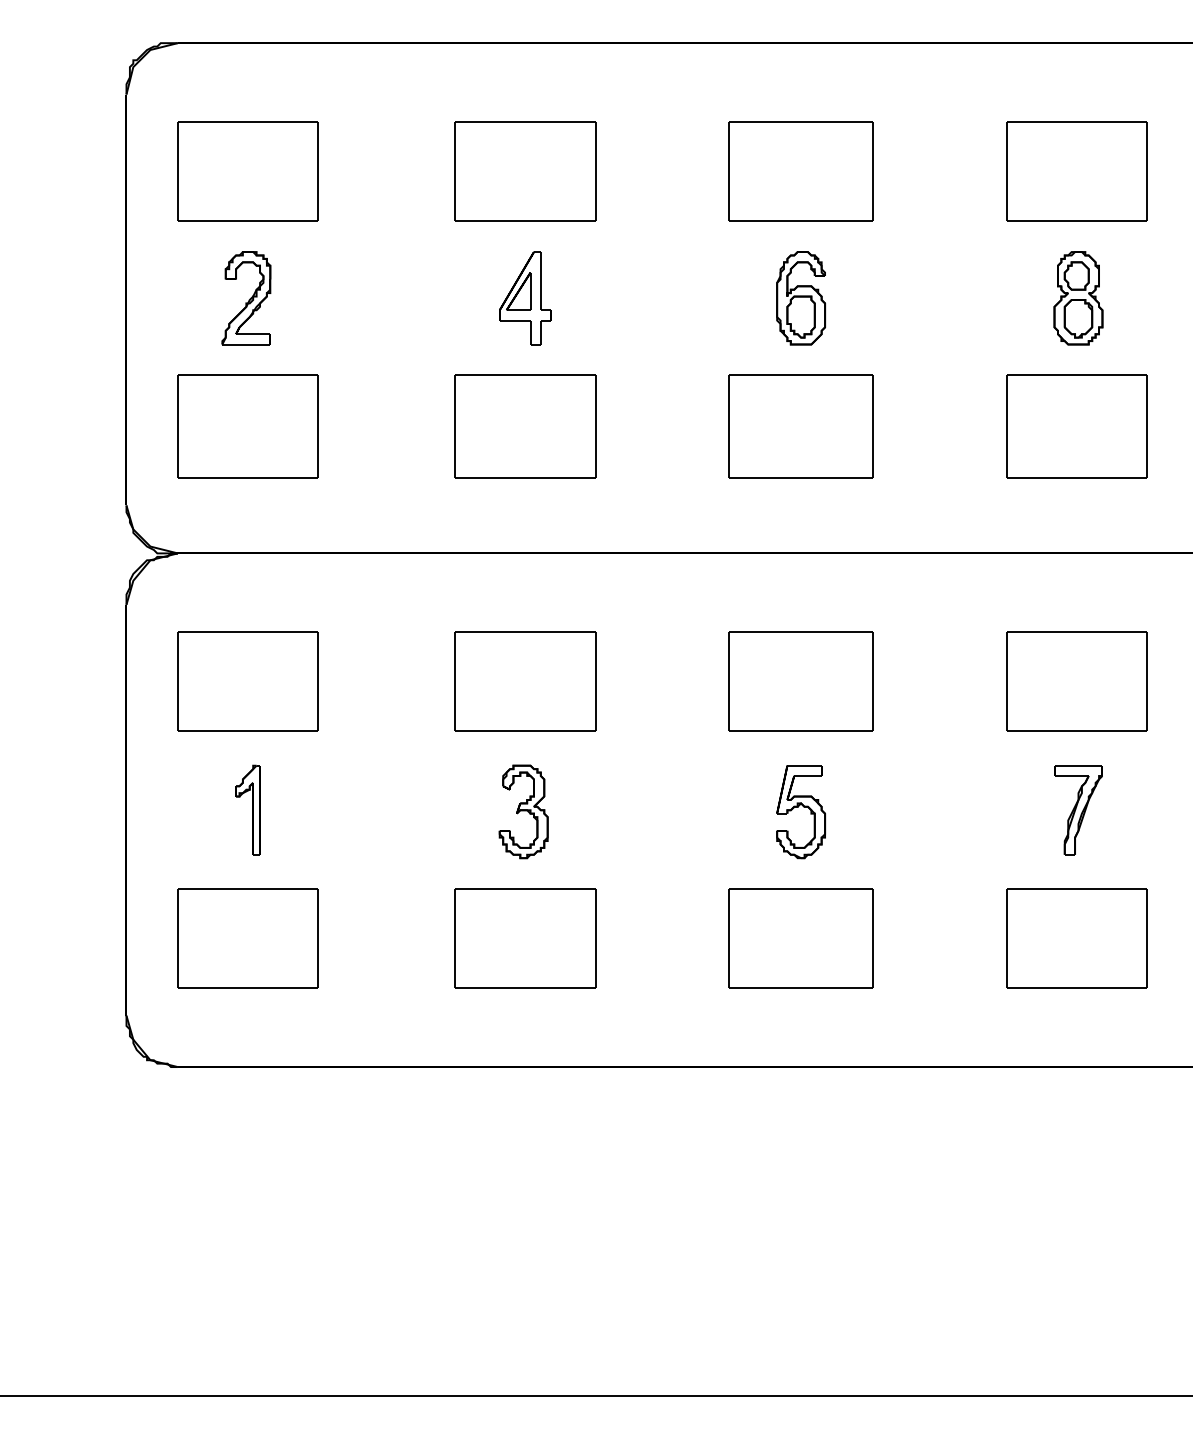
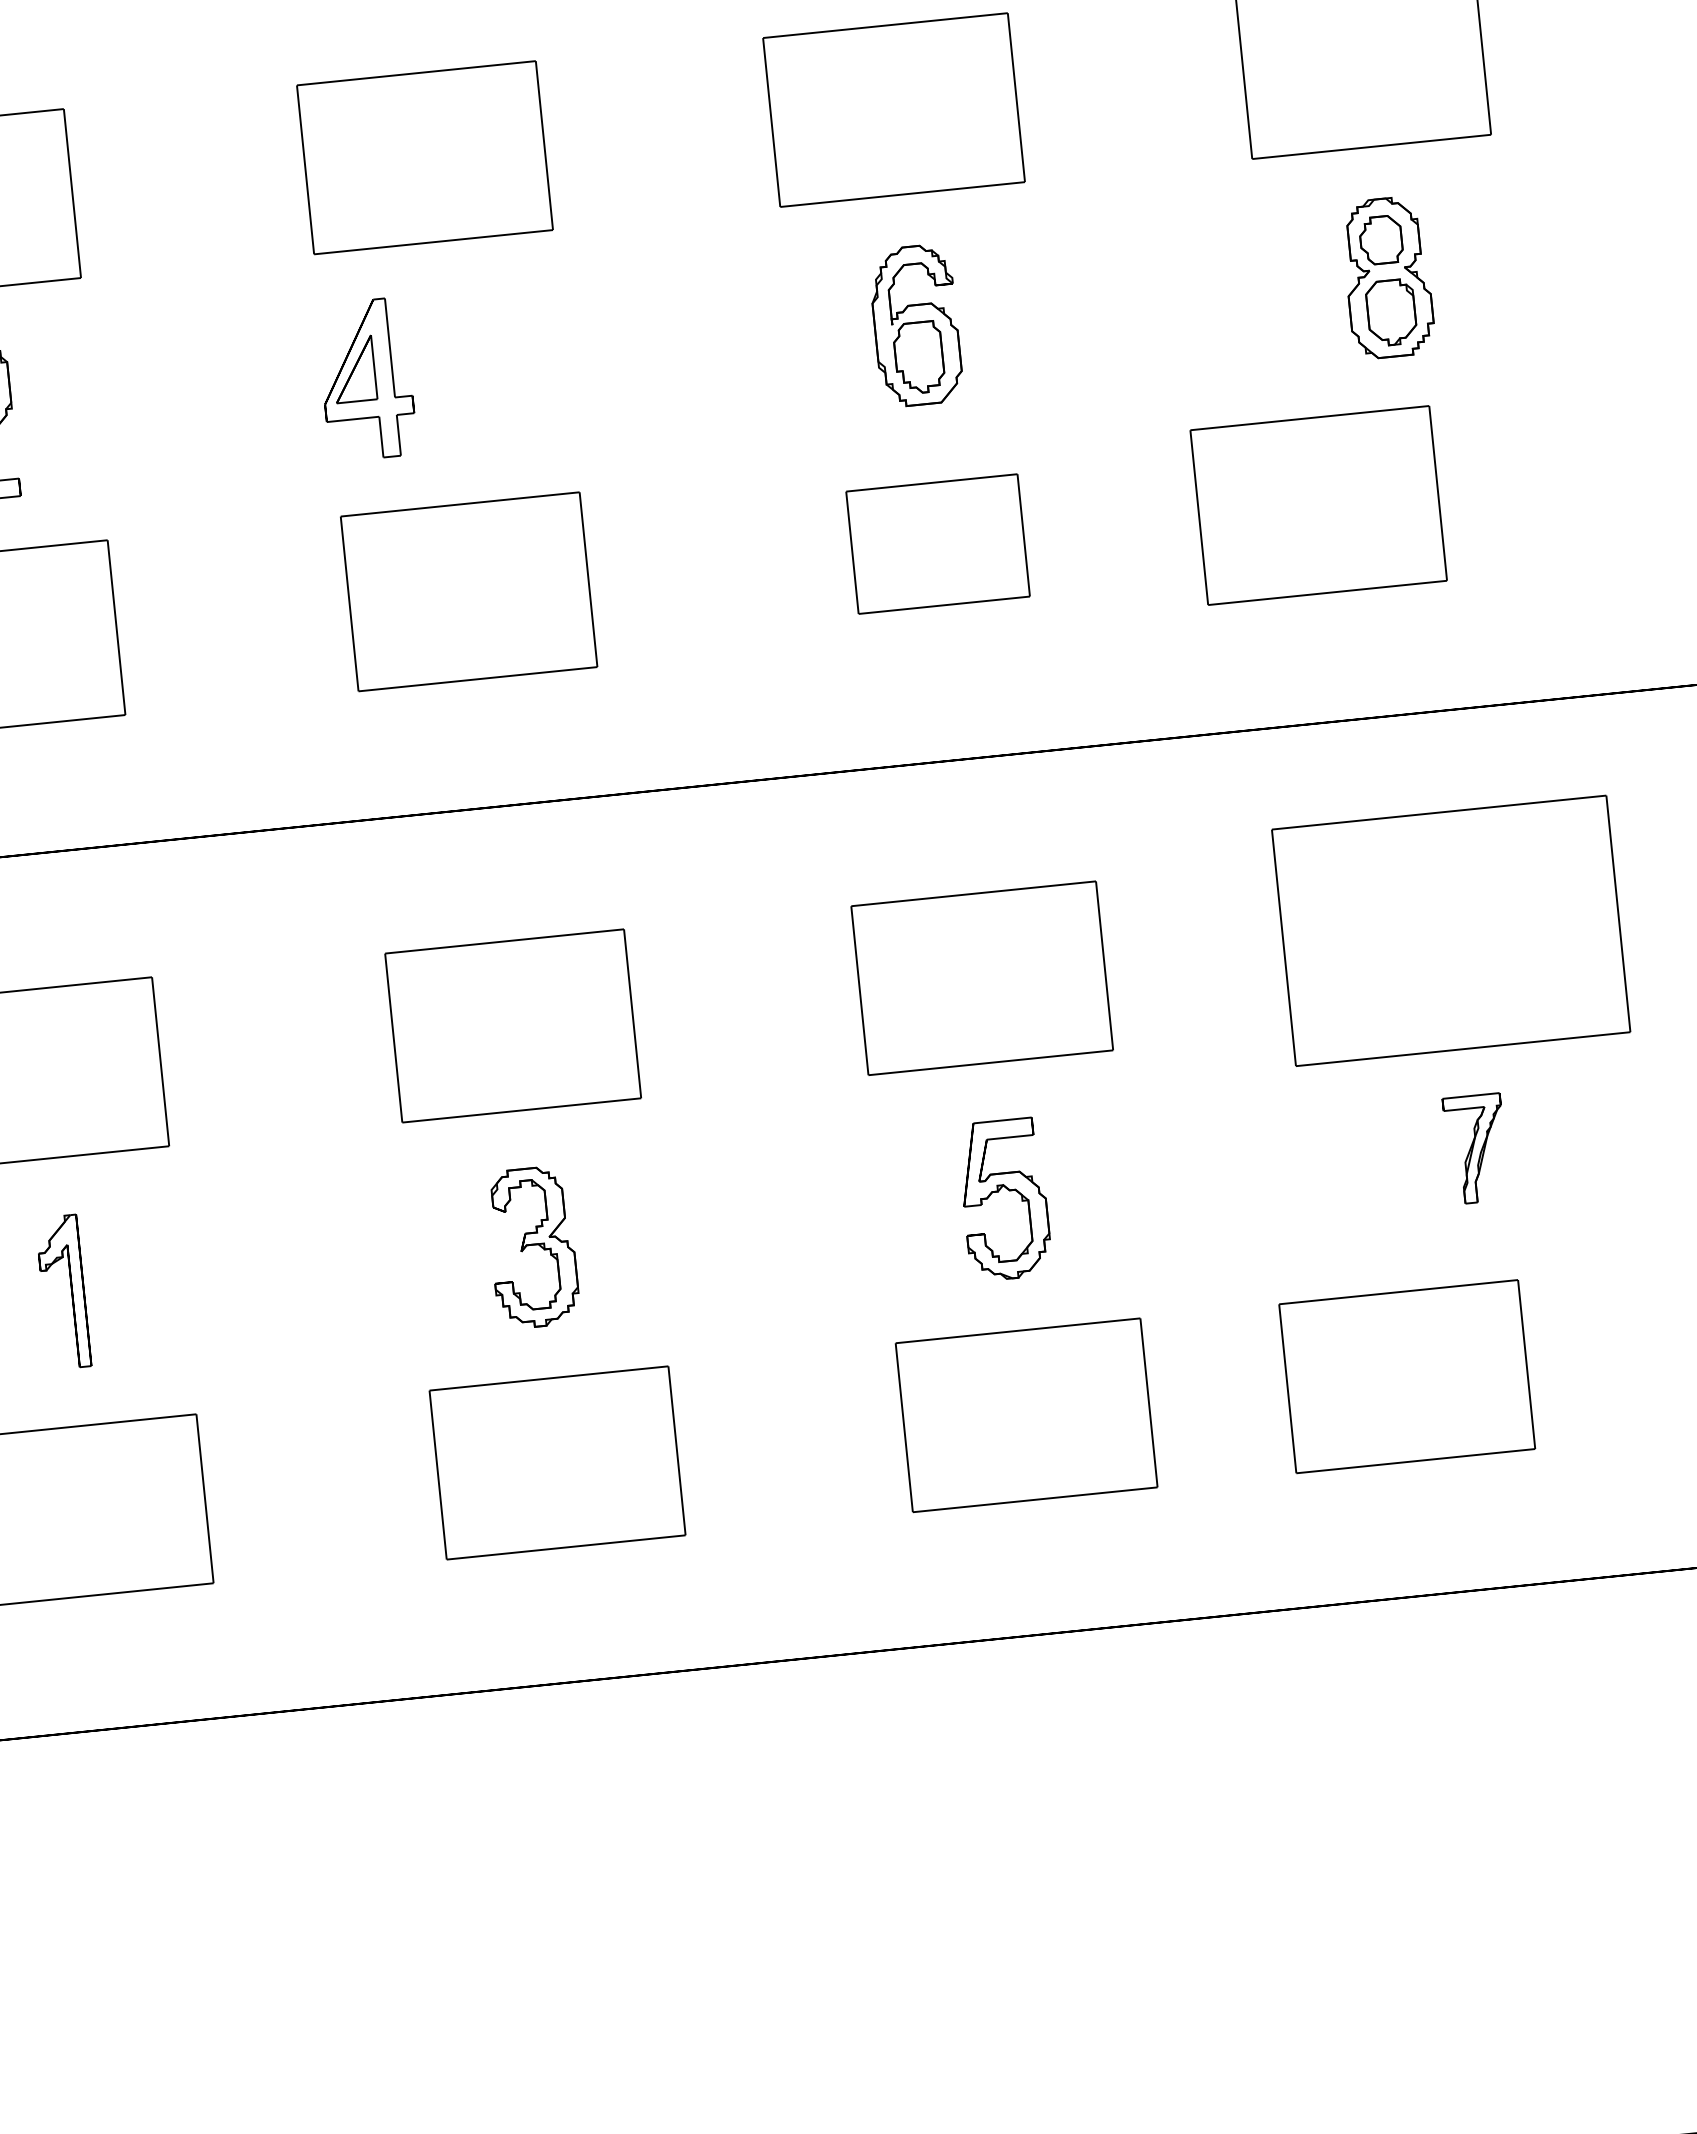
part: (525, 298) -> (366, 380), moved
part: (800, 426) -> (937, 543), size x0.7
part: (1076, 426) -> (1318, 505), moved
part: (1076, 681) -> (1450, 930), size x1.4
part: (1078, 810) -> (1476, 1149), size x0.7
part: (1076, 938) -> (1406, 1376), moved

